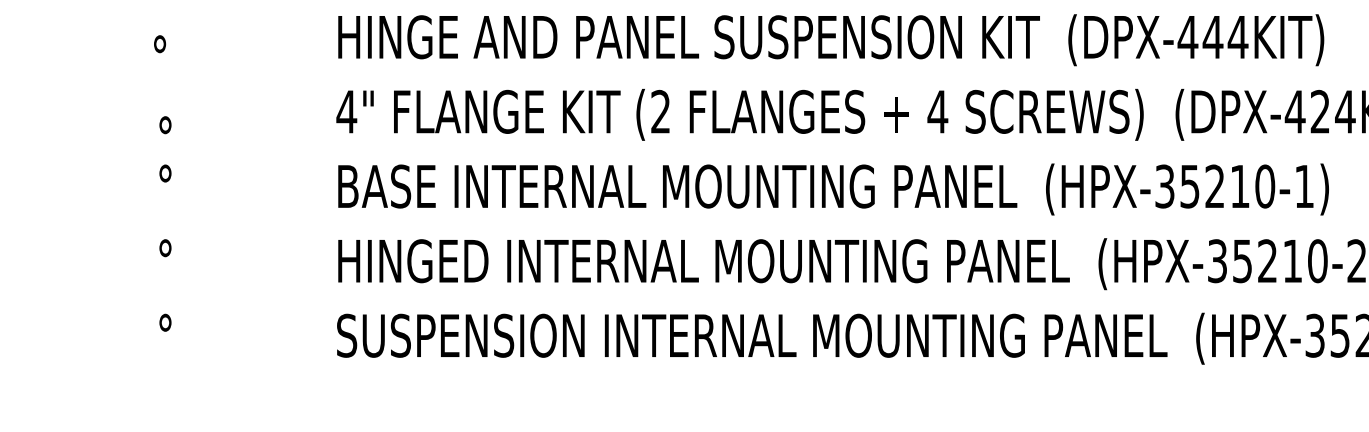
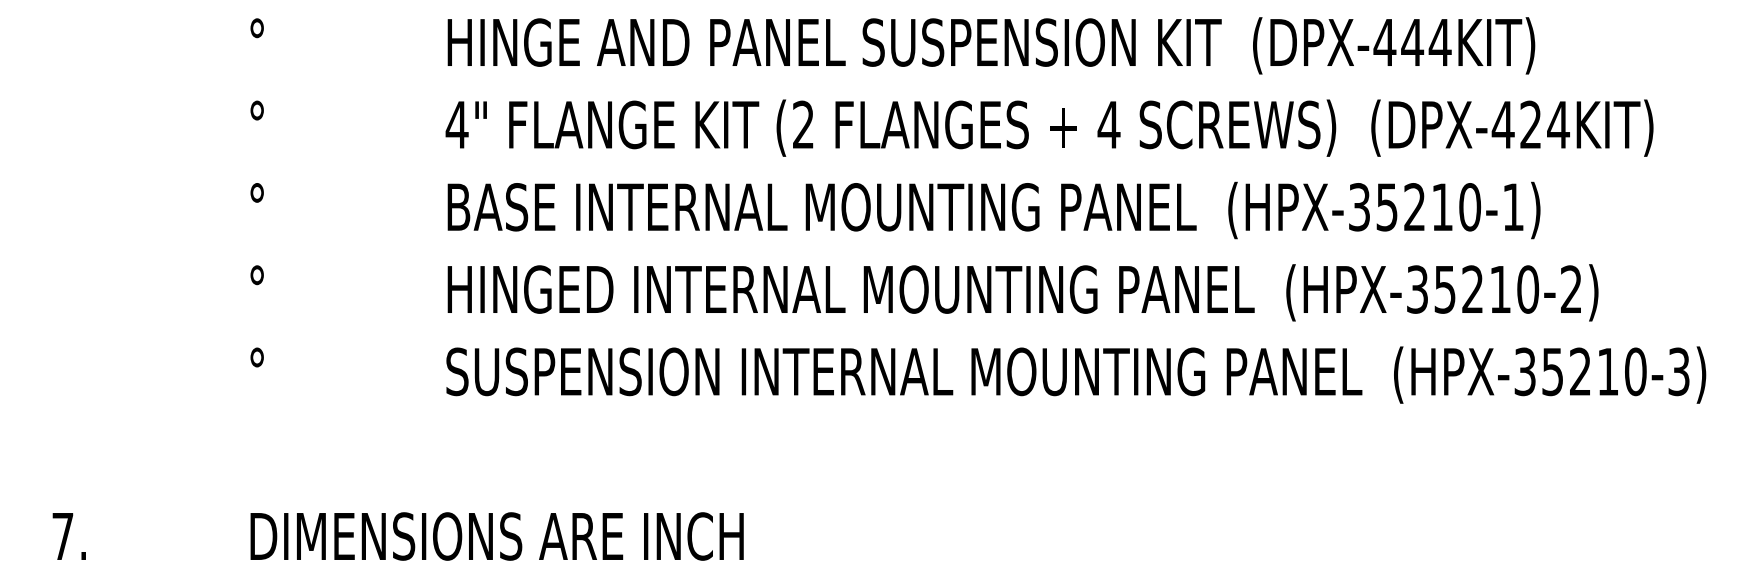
text: (159, 44) -> (256, 28), moved
text: (164, 125) -> (256, 110), moved

